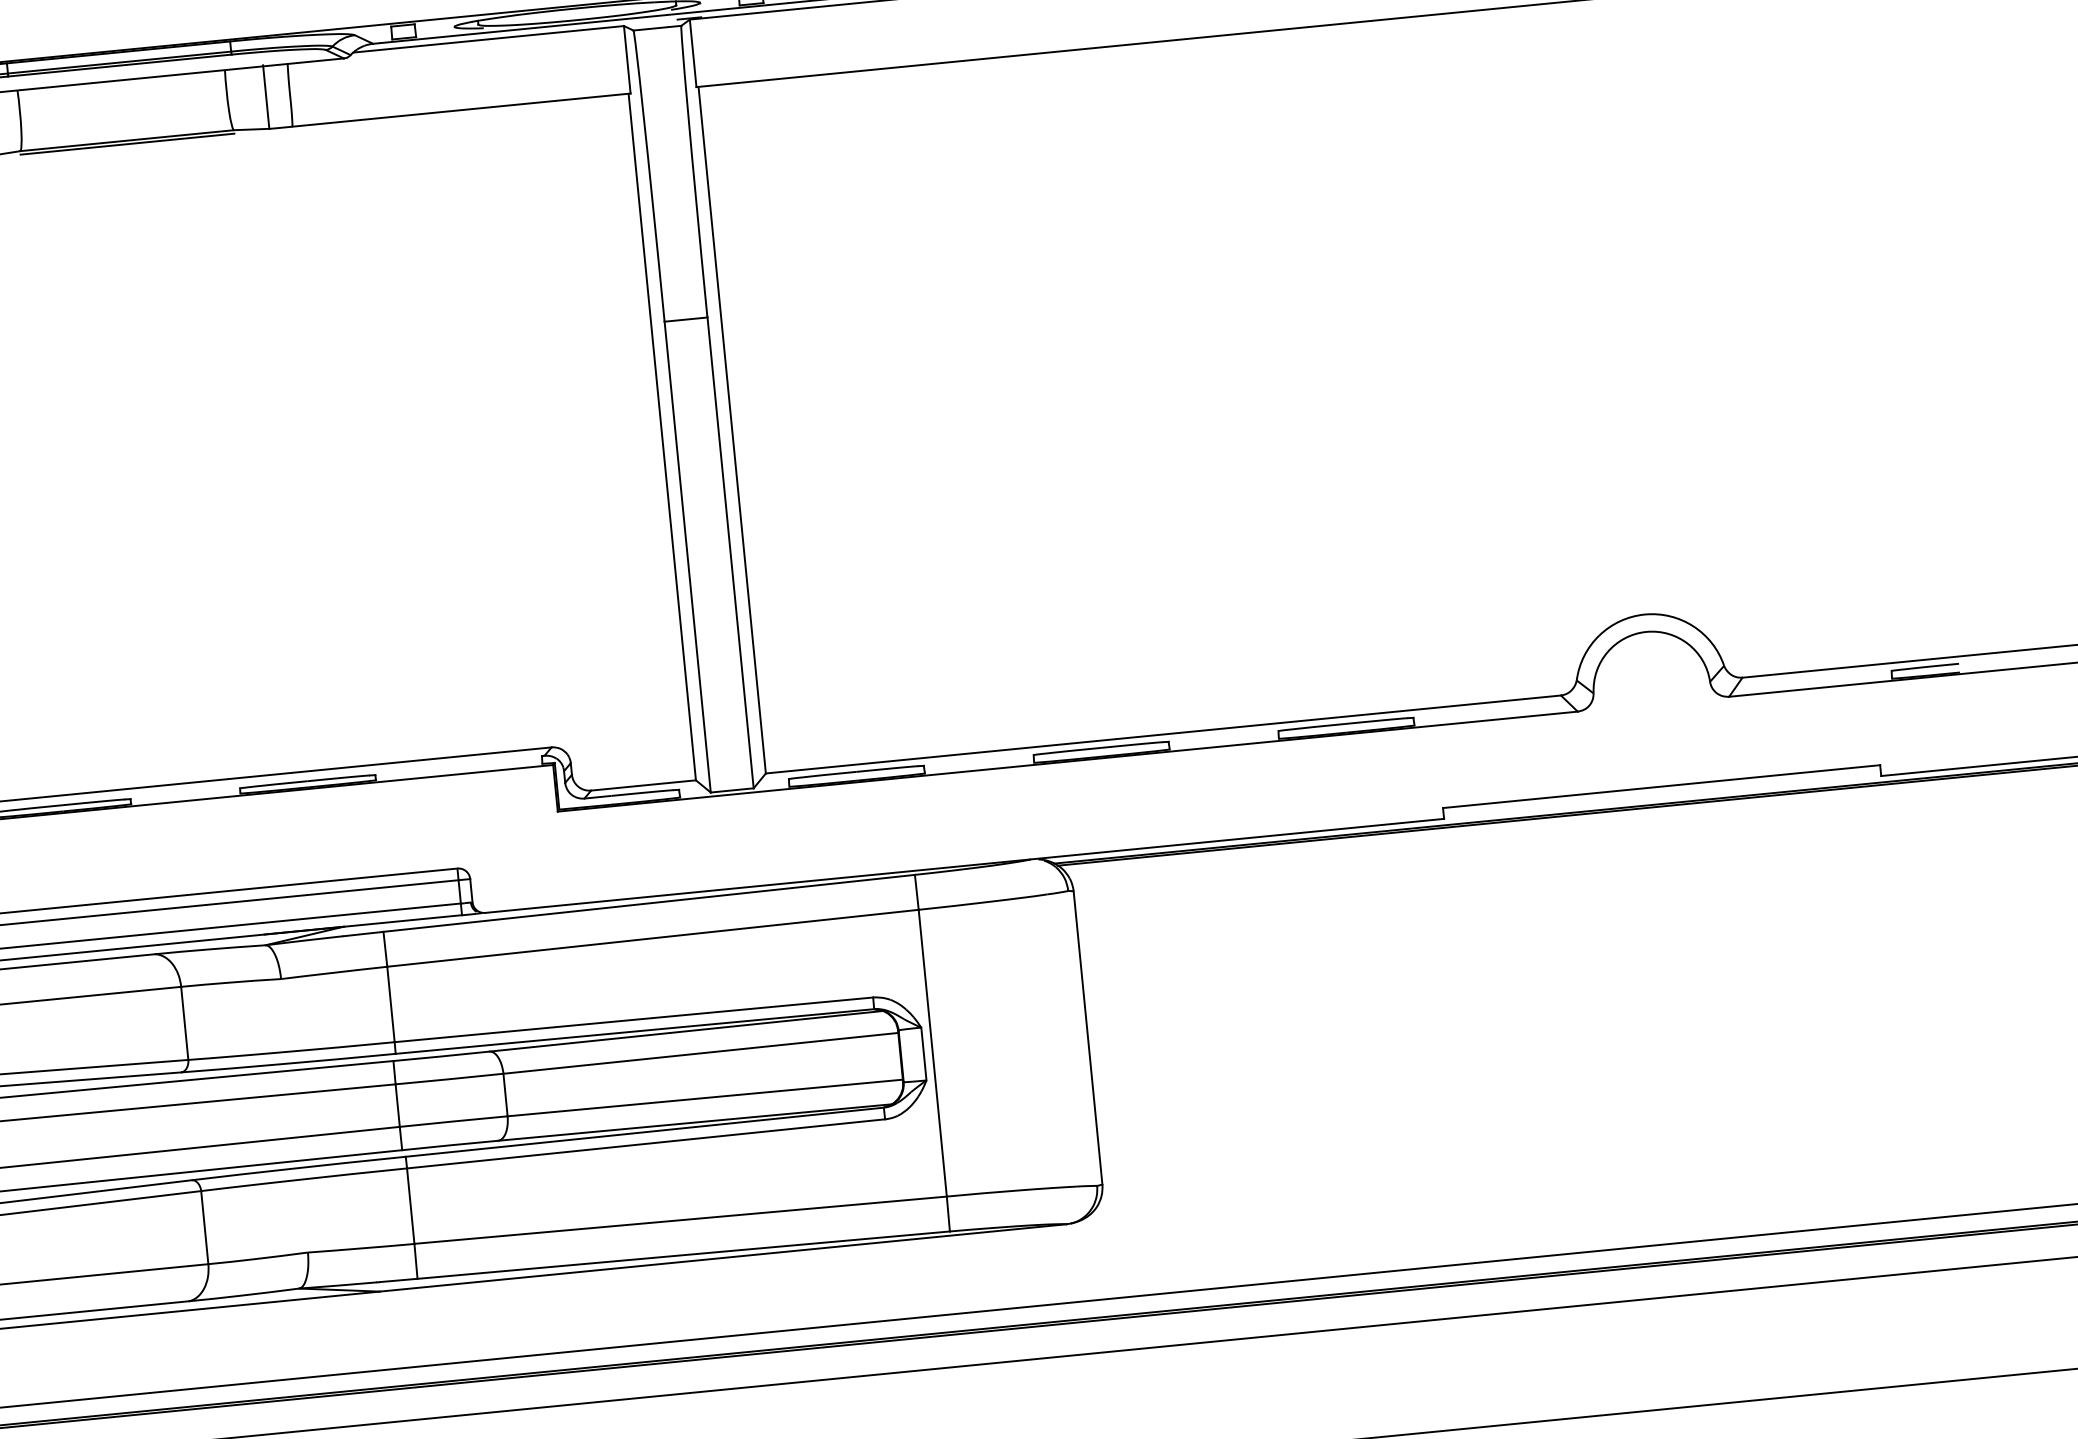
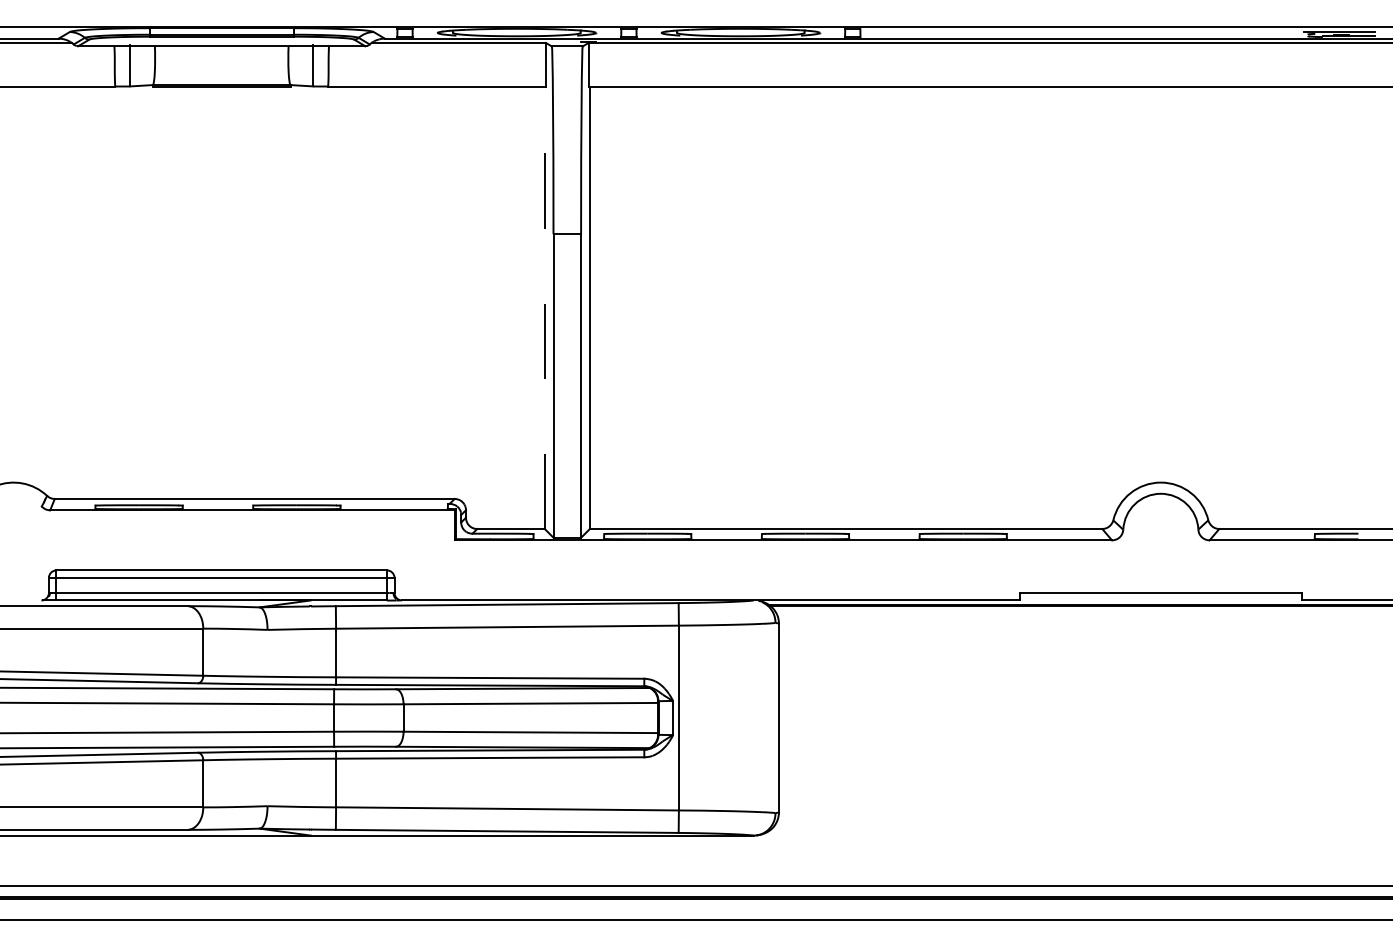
line: (661, 438) -> (544, 308), solid -> dashed

